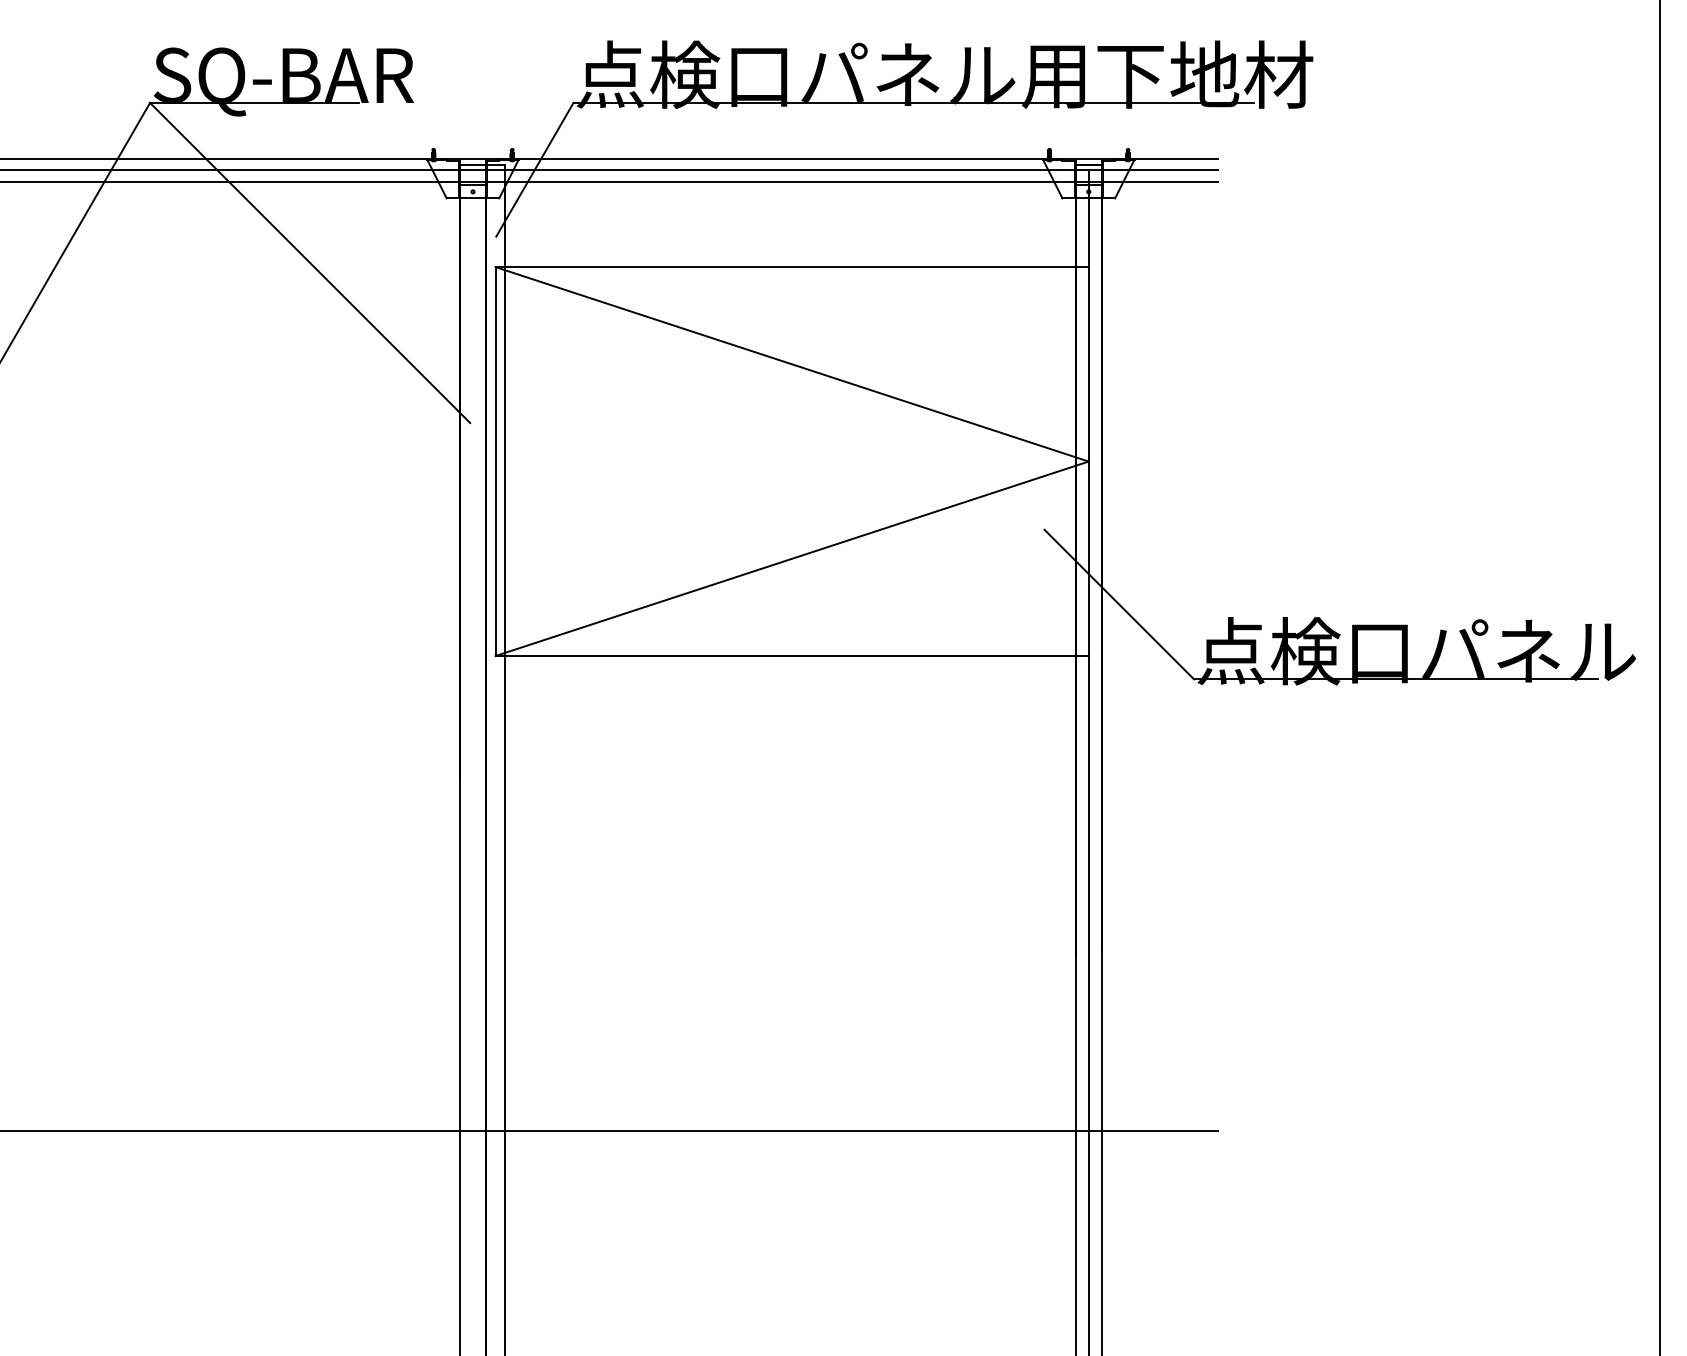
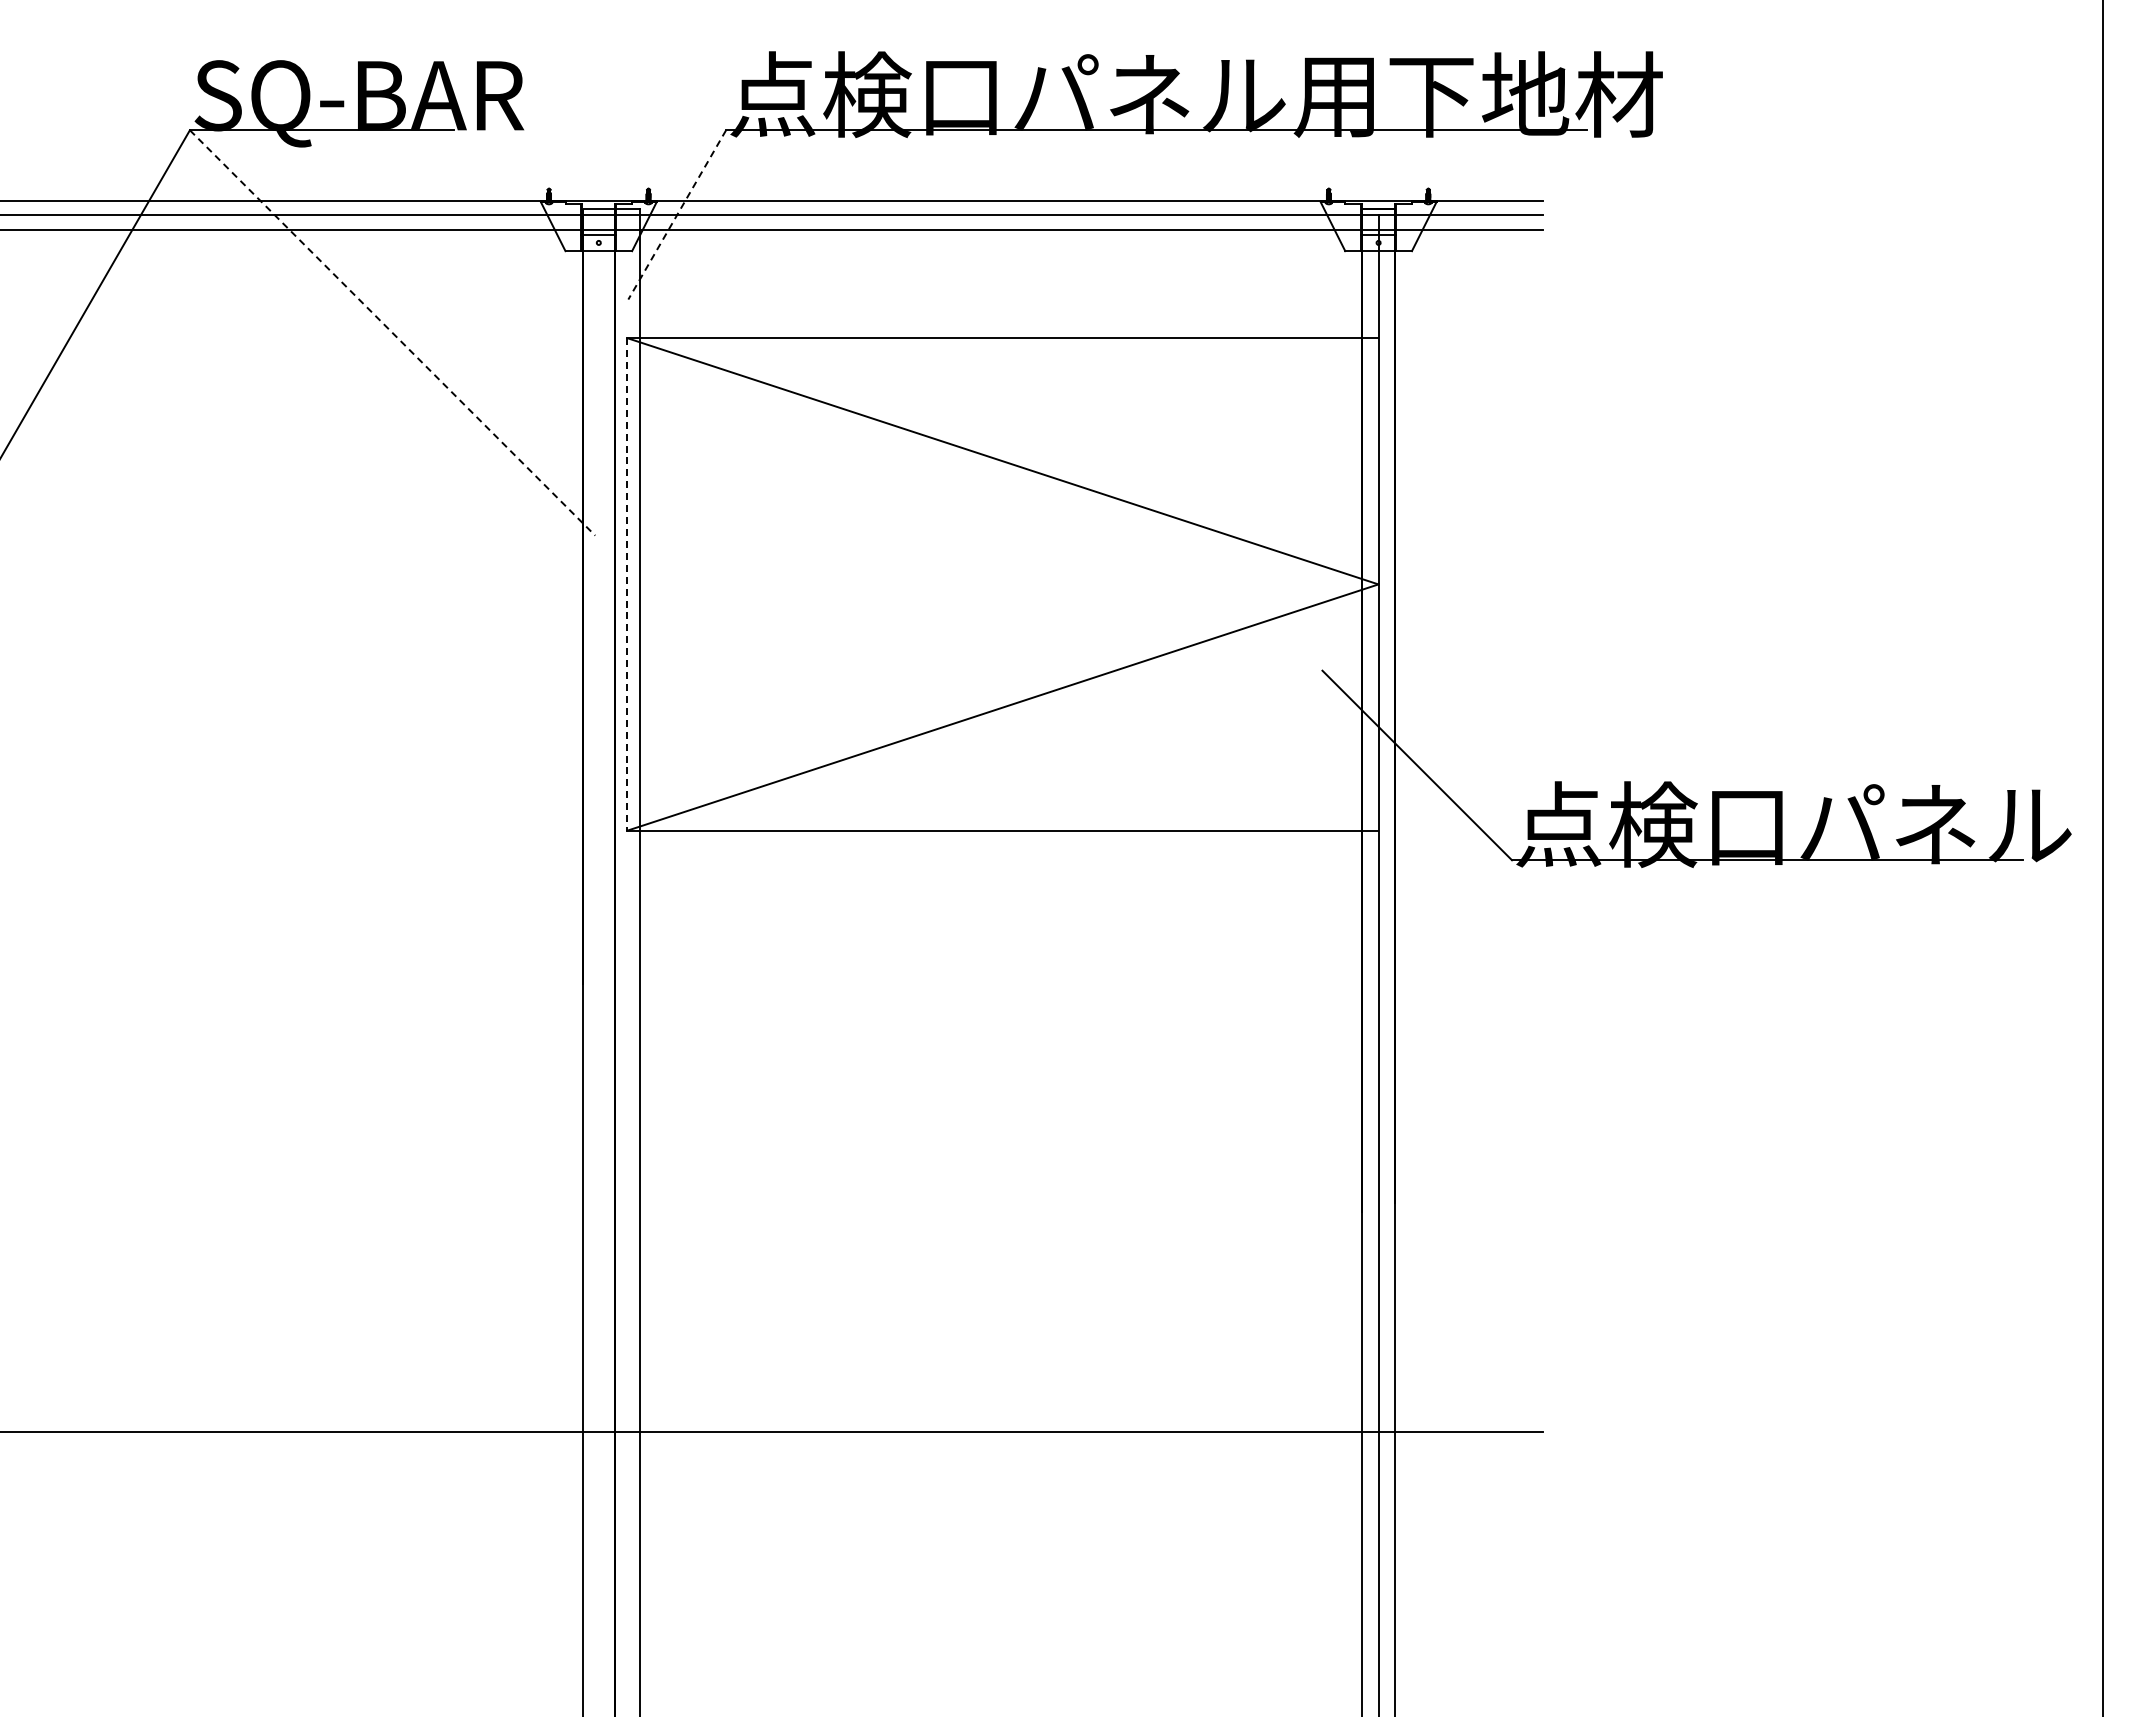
line: (535, 169) -> (677, 214), solid -> dashed
line: (310, 262) -> (392, 332), solid -> dashed
line: (495, 461) -> (627, 584), solid -> dashed

